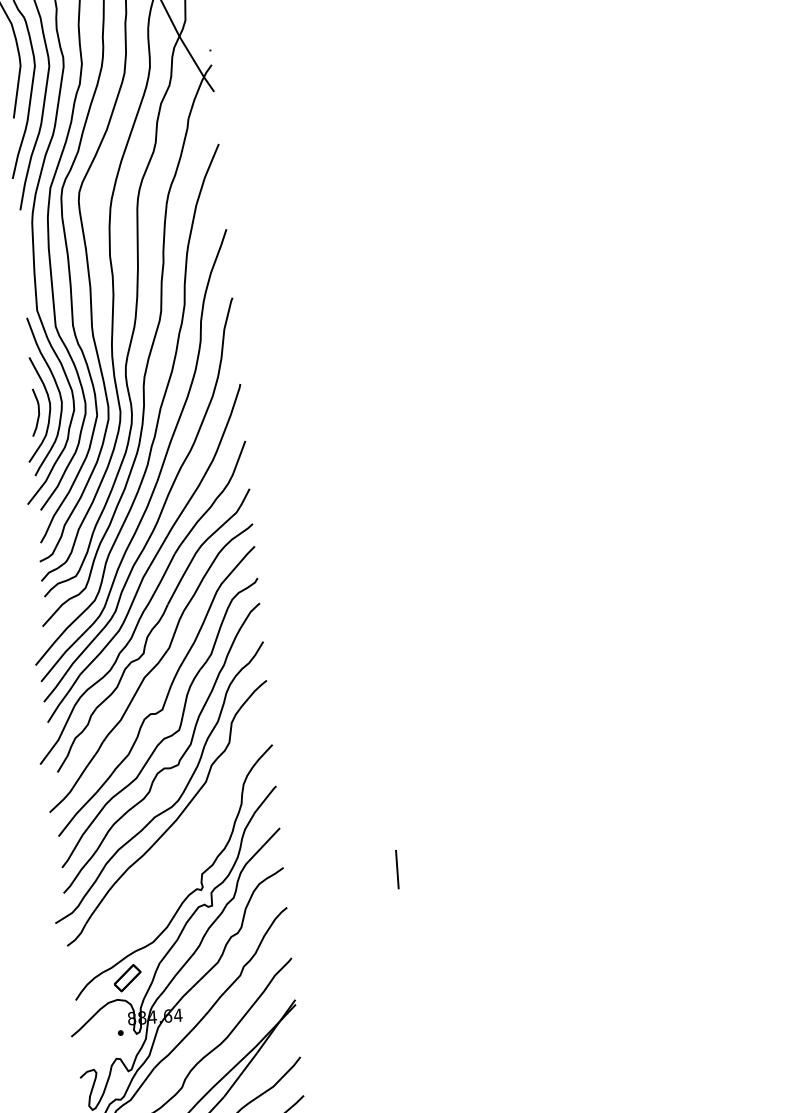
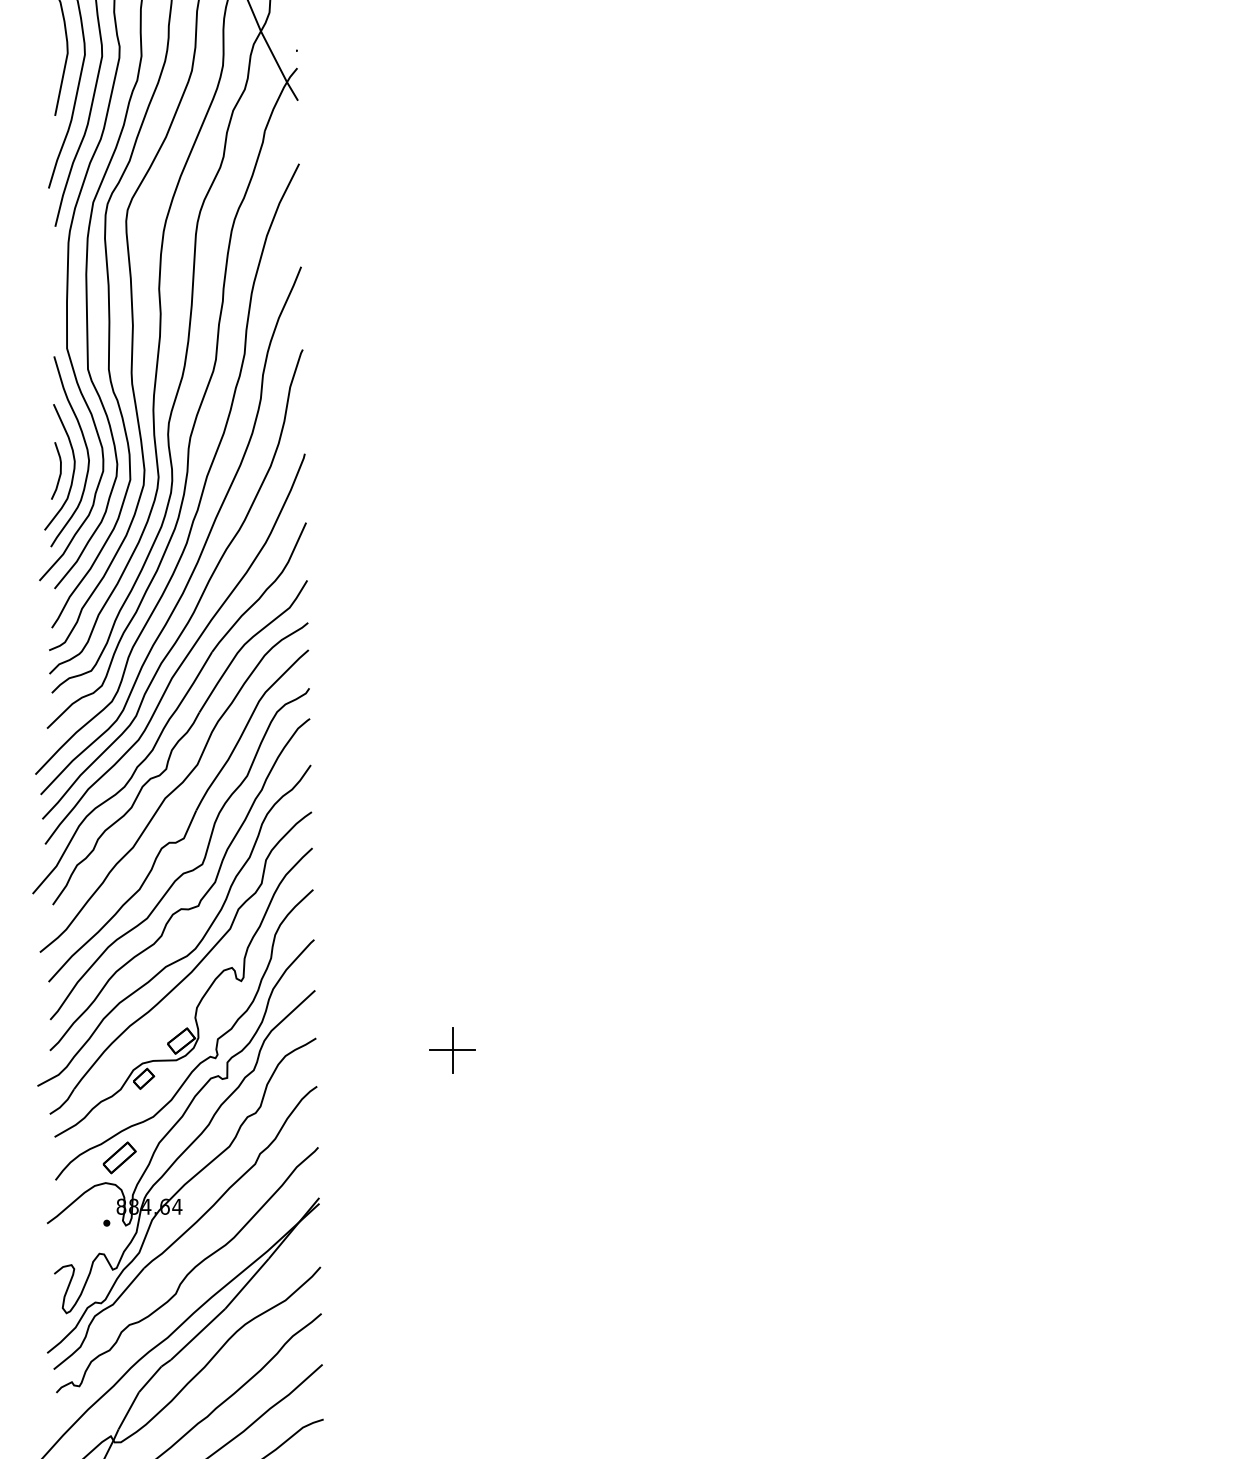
part: (184, 843) -> (199, 1001), added
line: (397, 869) -> (452, 1050), added

